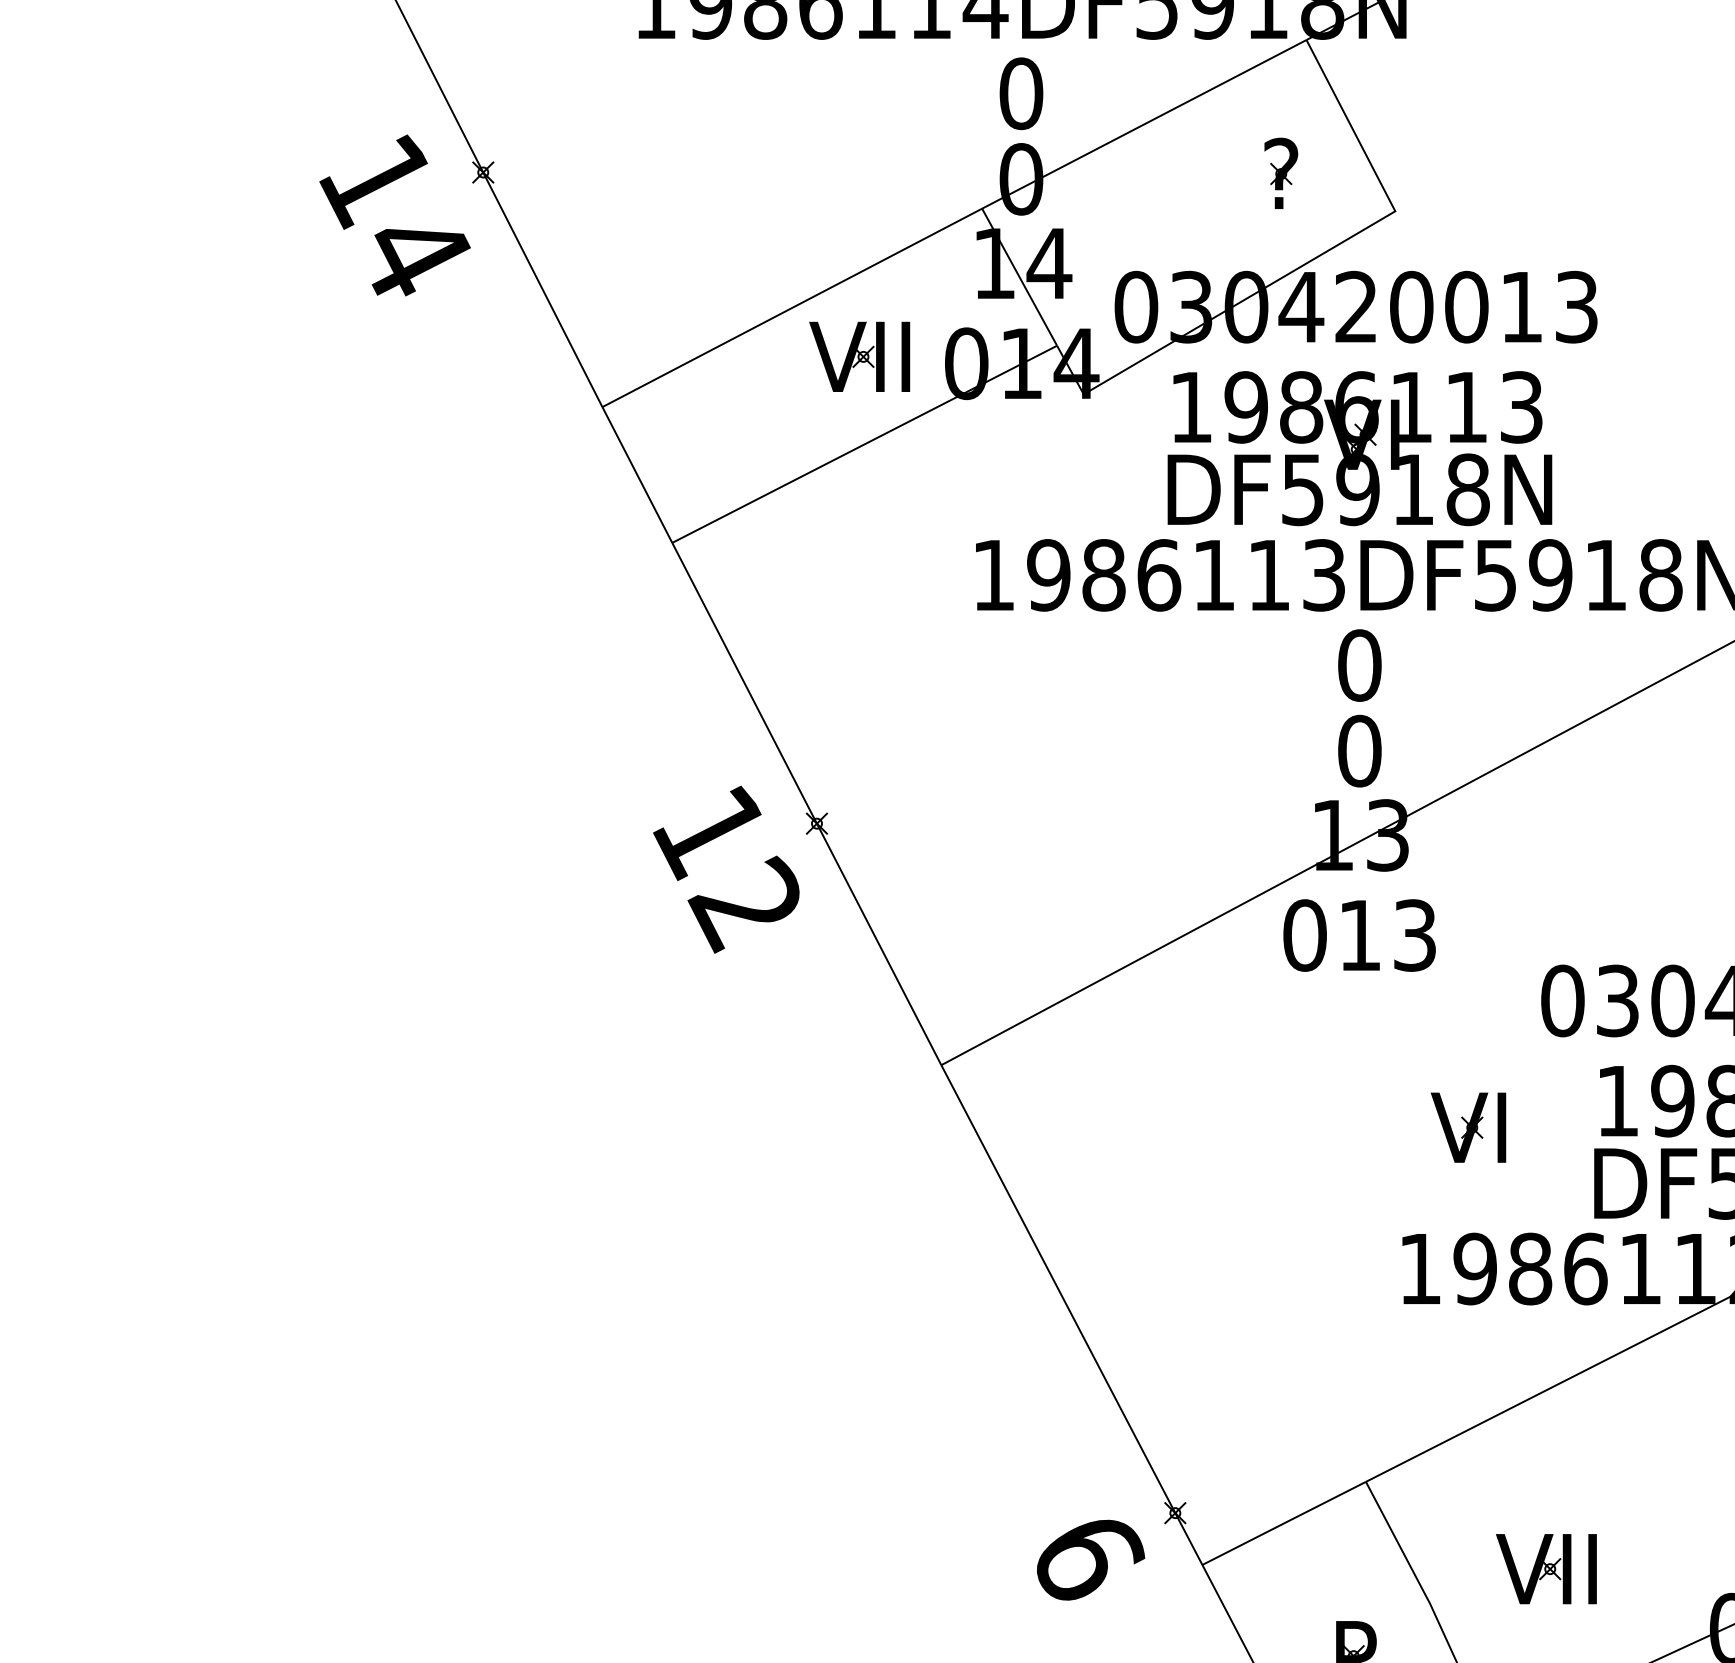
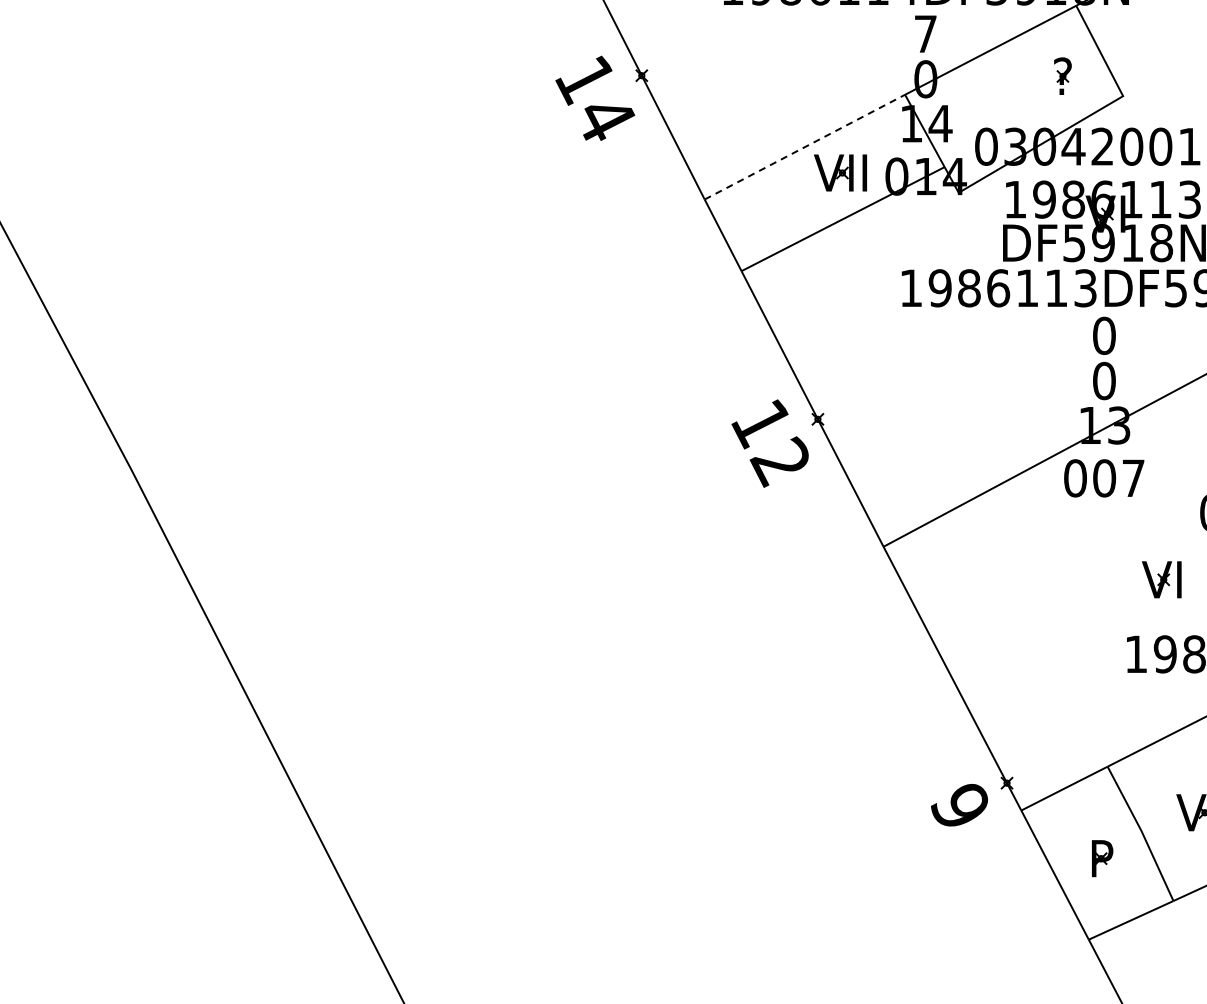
text: (1020, 94) -> (925, 34), 0 -> 7
line: (793, 306) -> (805, 146), solid -> dashed
text: (1386, 935) -> (1118, 478), 013 -> 007
text: (1089, 1557) -> (961, 806), 6 -> 9

